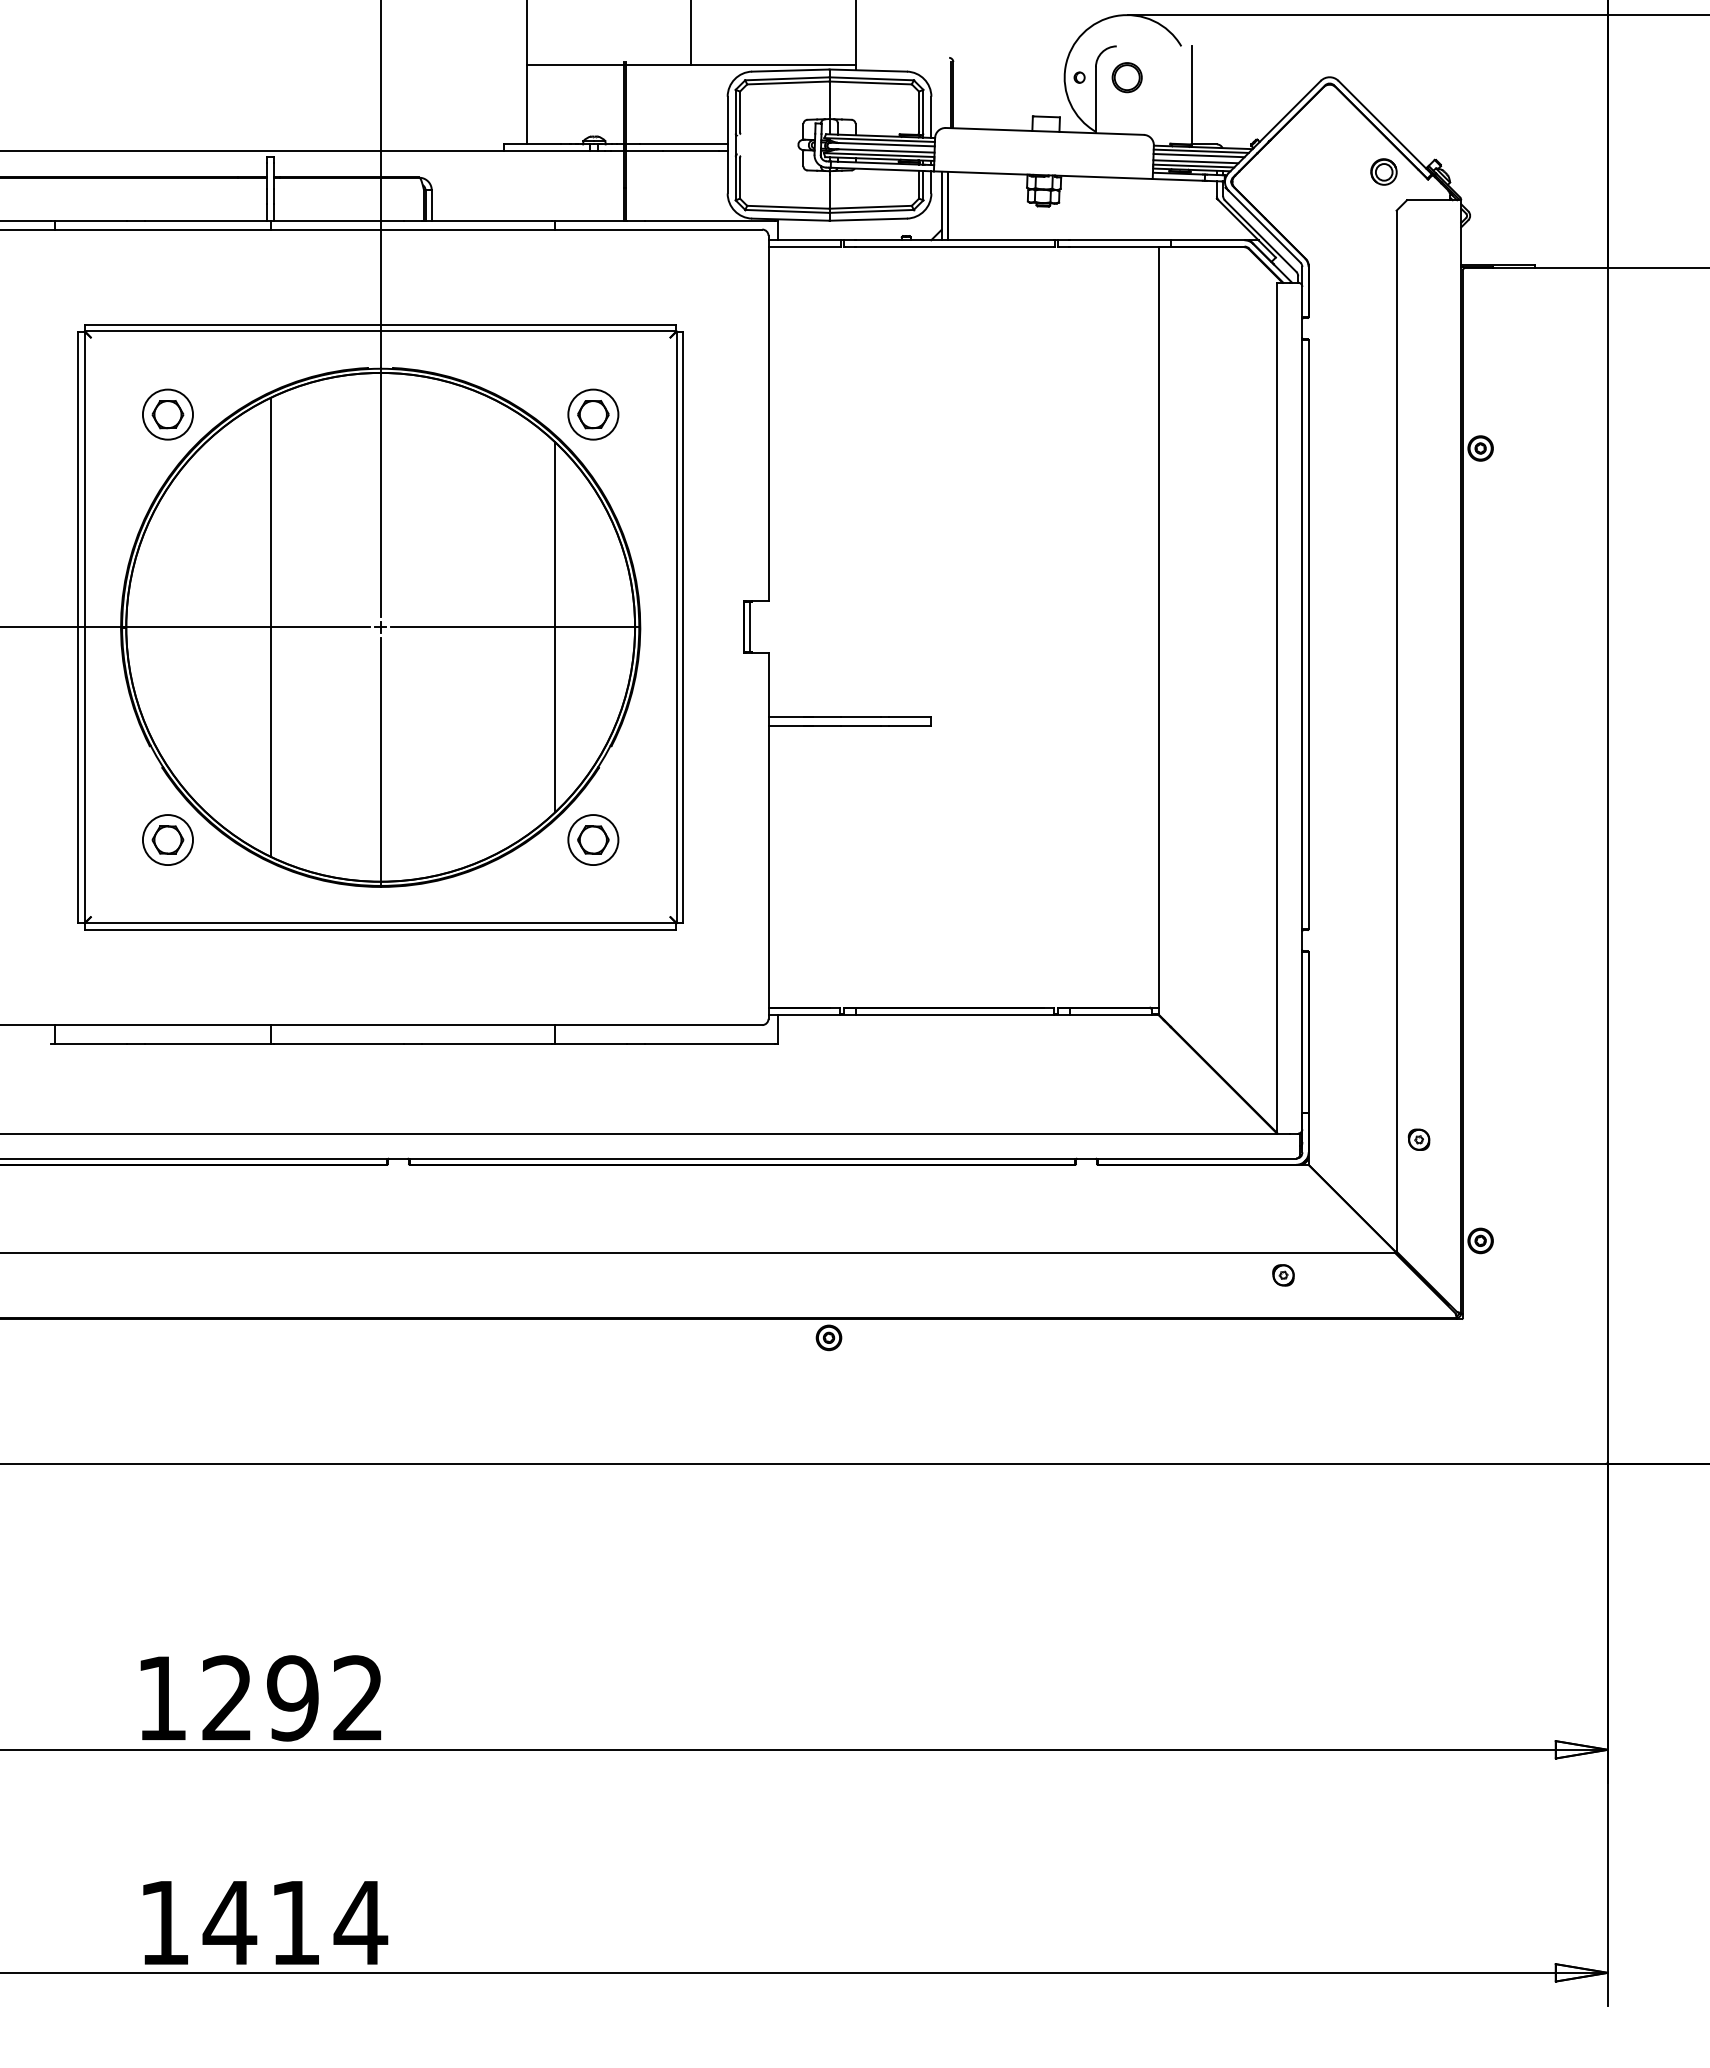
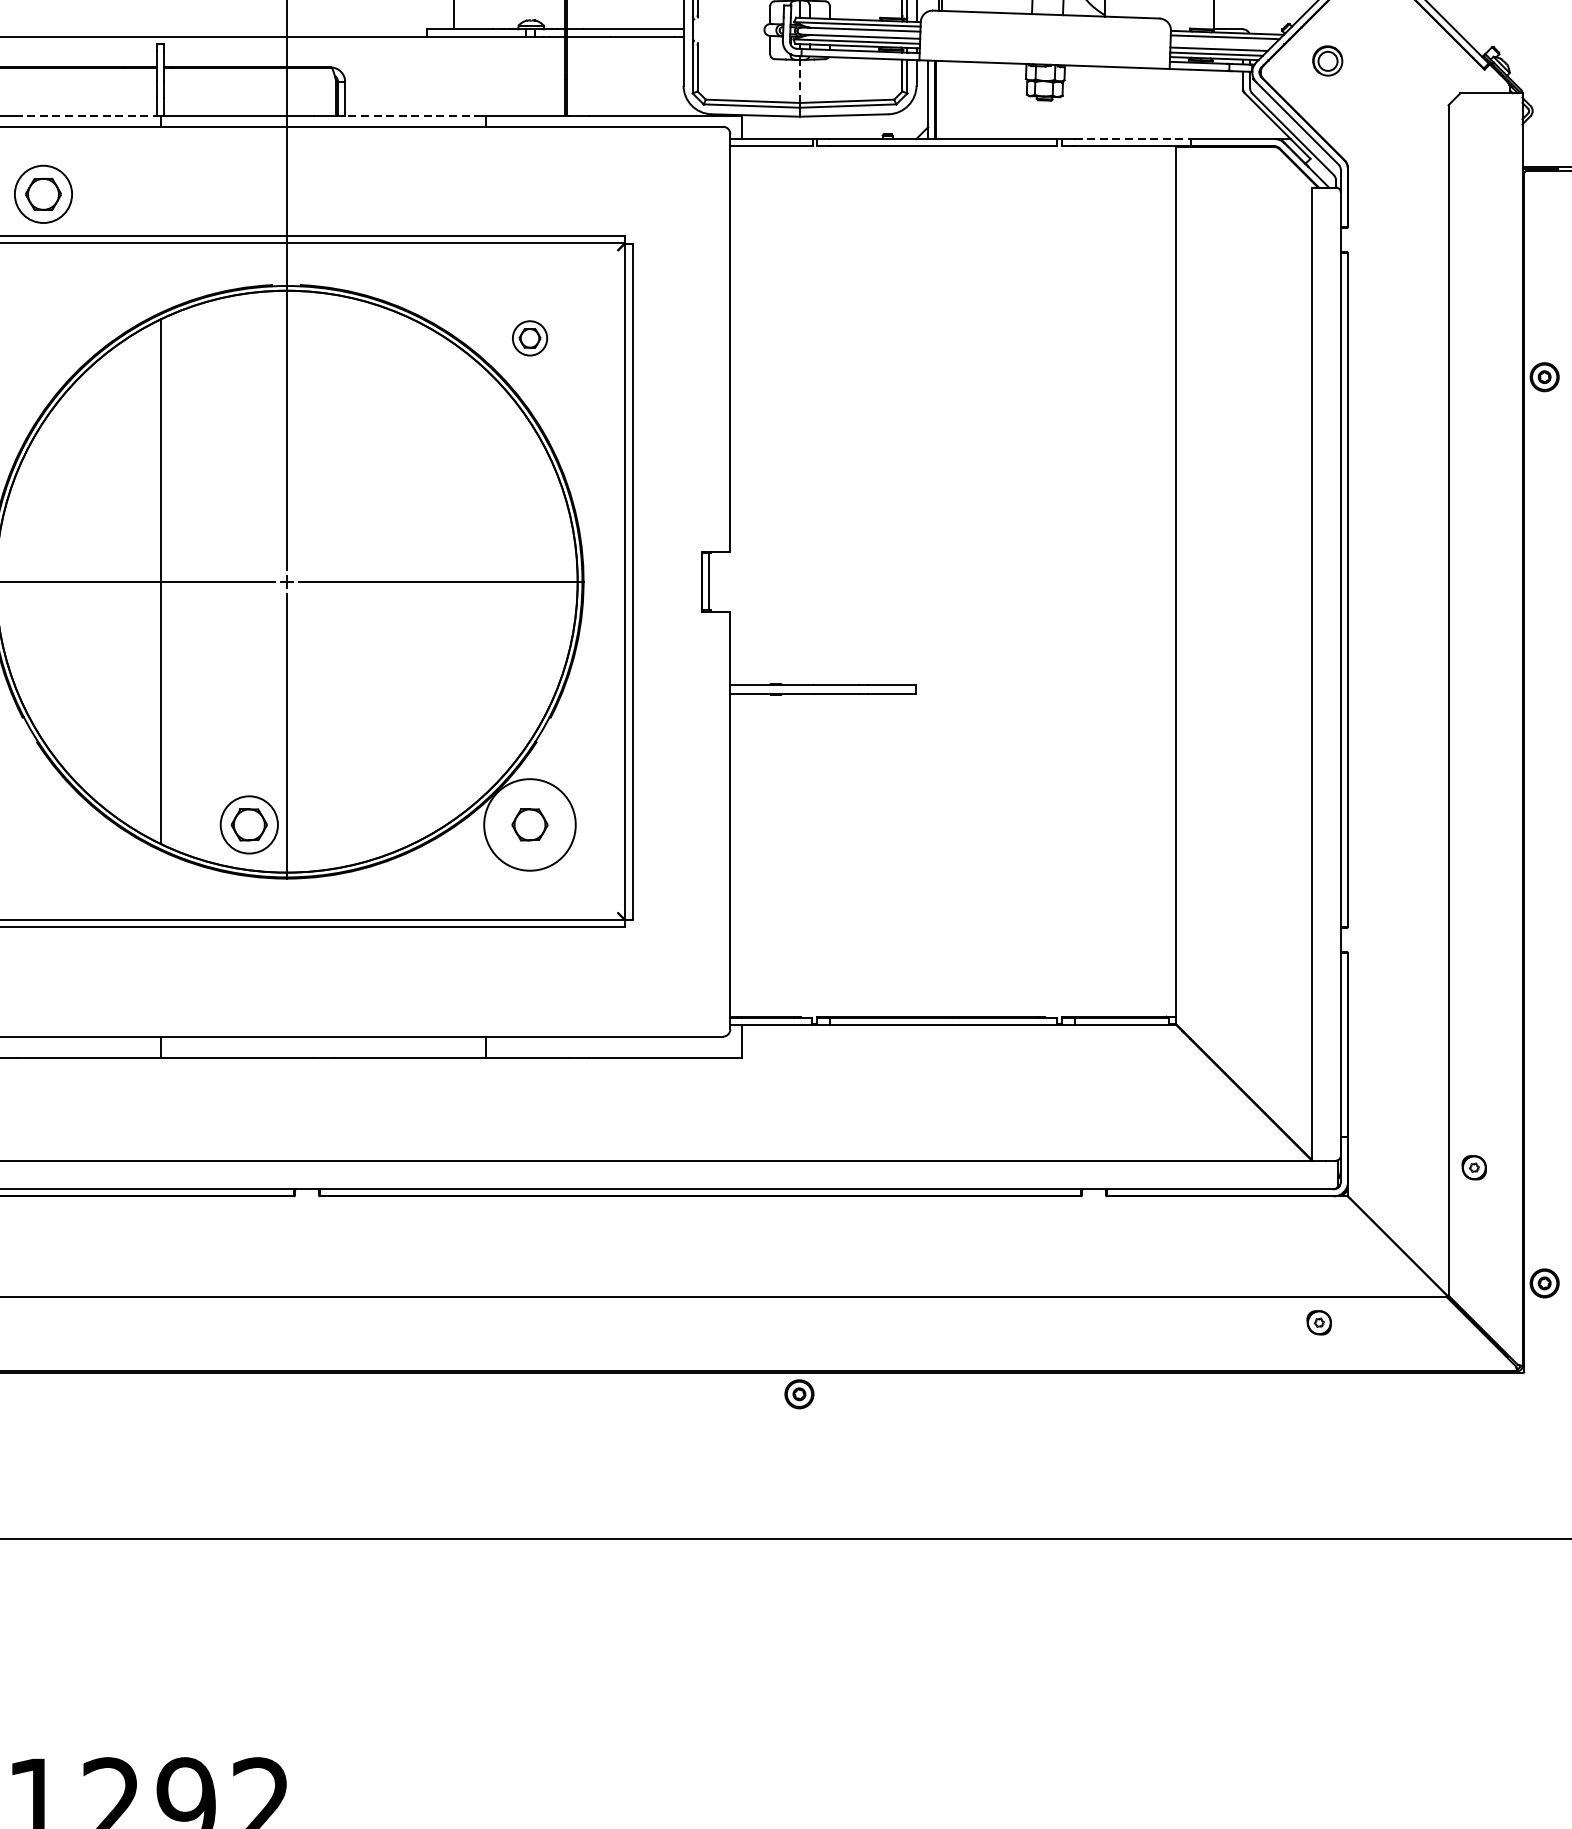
line: (1198, 155) -> (1221, 42), removed
part: (1383, 171) -> (1327, 60), moved
line: (829, 192) -> (800, 84), solid -> dashed
line: (207, 220) -> (88, 116), solid -> dashed
line: (486, 220) -> (407, 116), solid -> dashed
line: (1120, 240) -> (1132, 139), solid -> dashed
part: (167, 414) -> (42, 194), moved
part: (593, 414) -> (530, 338), size x0.6
line: (555, 627) -> (486, 581), removed
part: (167, 839) -> (248, 824), moved
circle: (593, 840) -> (530, 825), size x1.6

